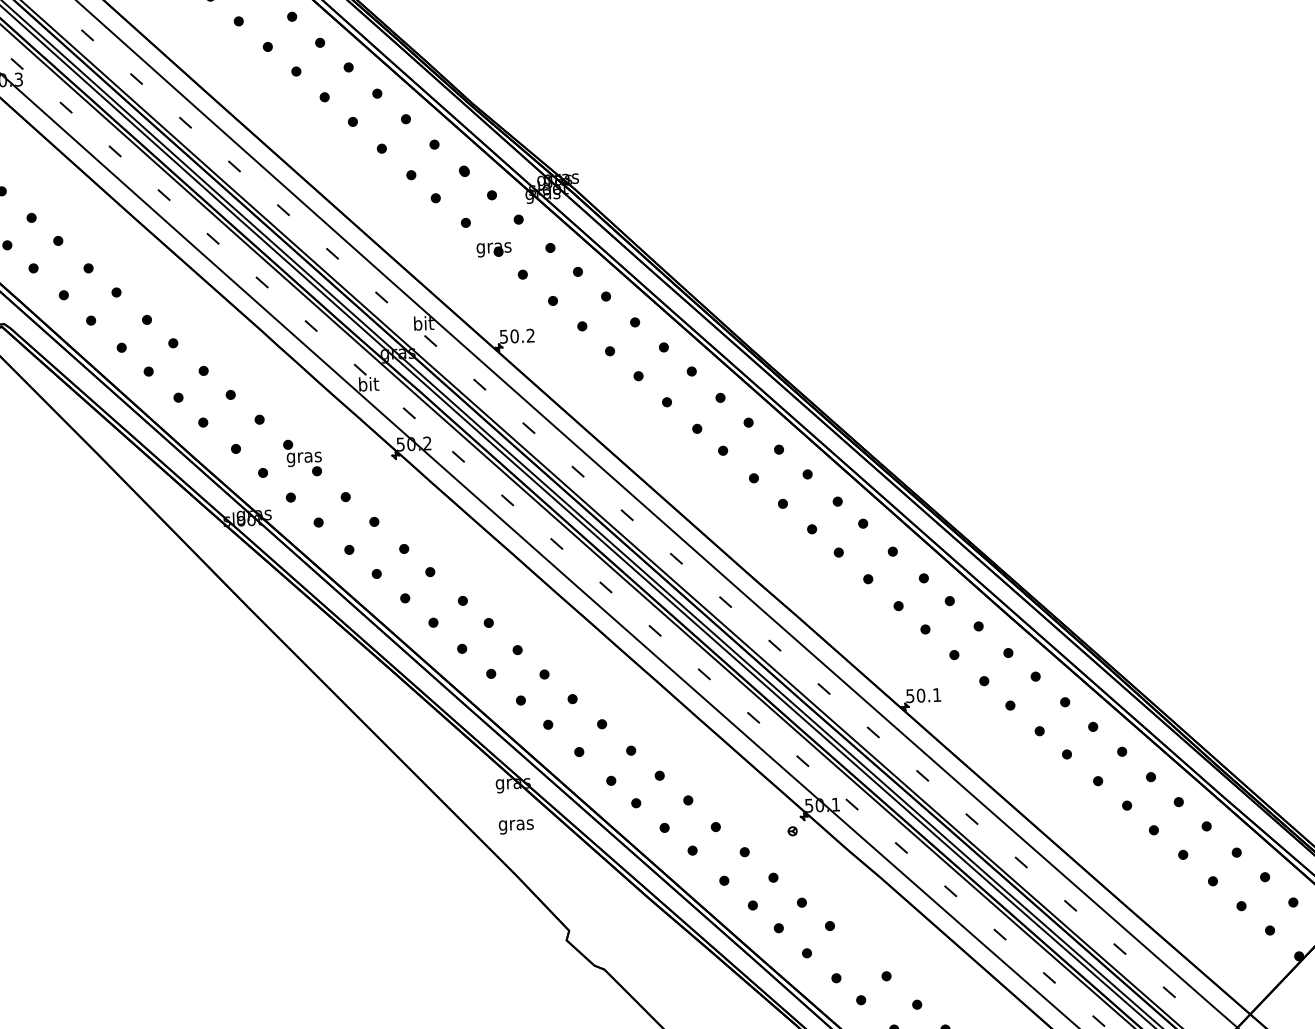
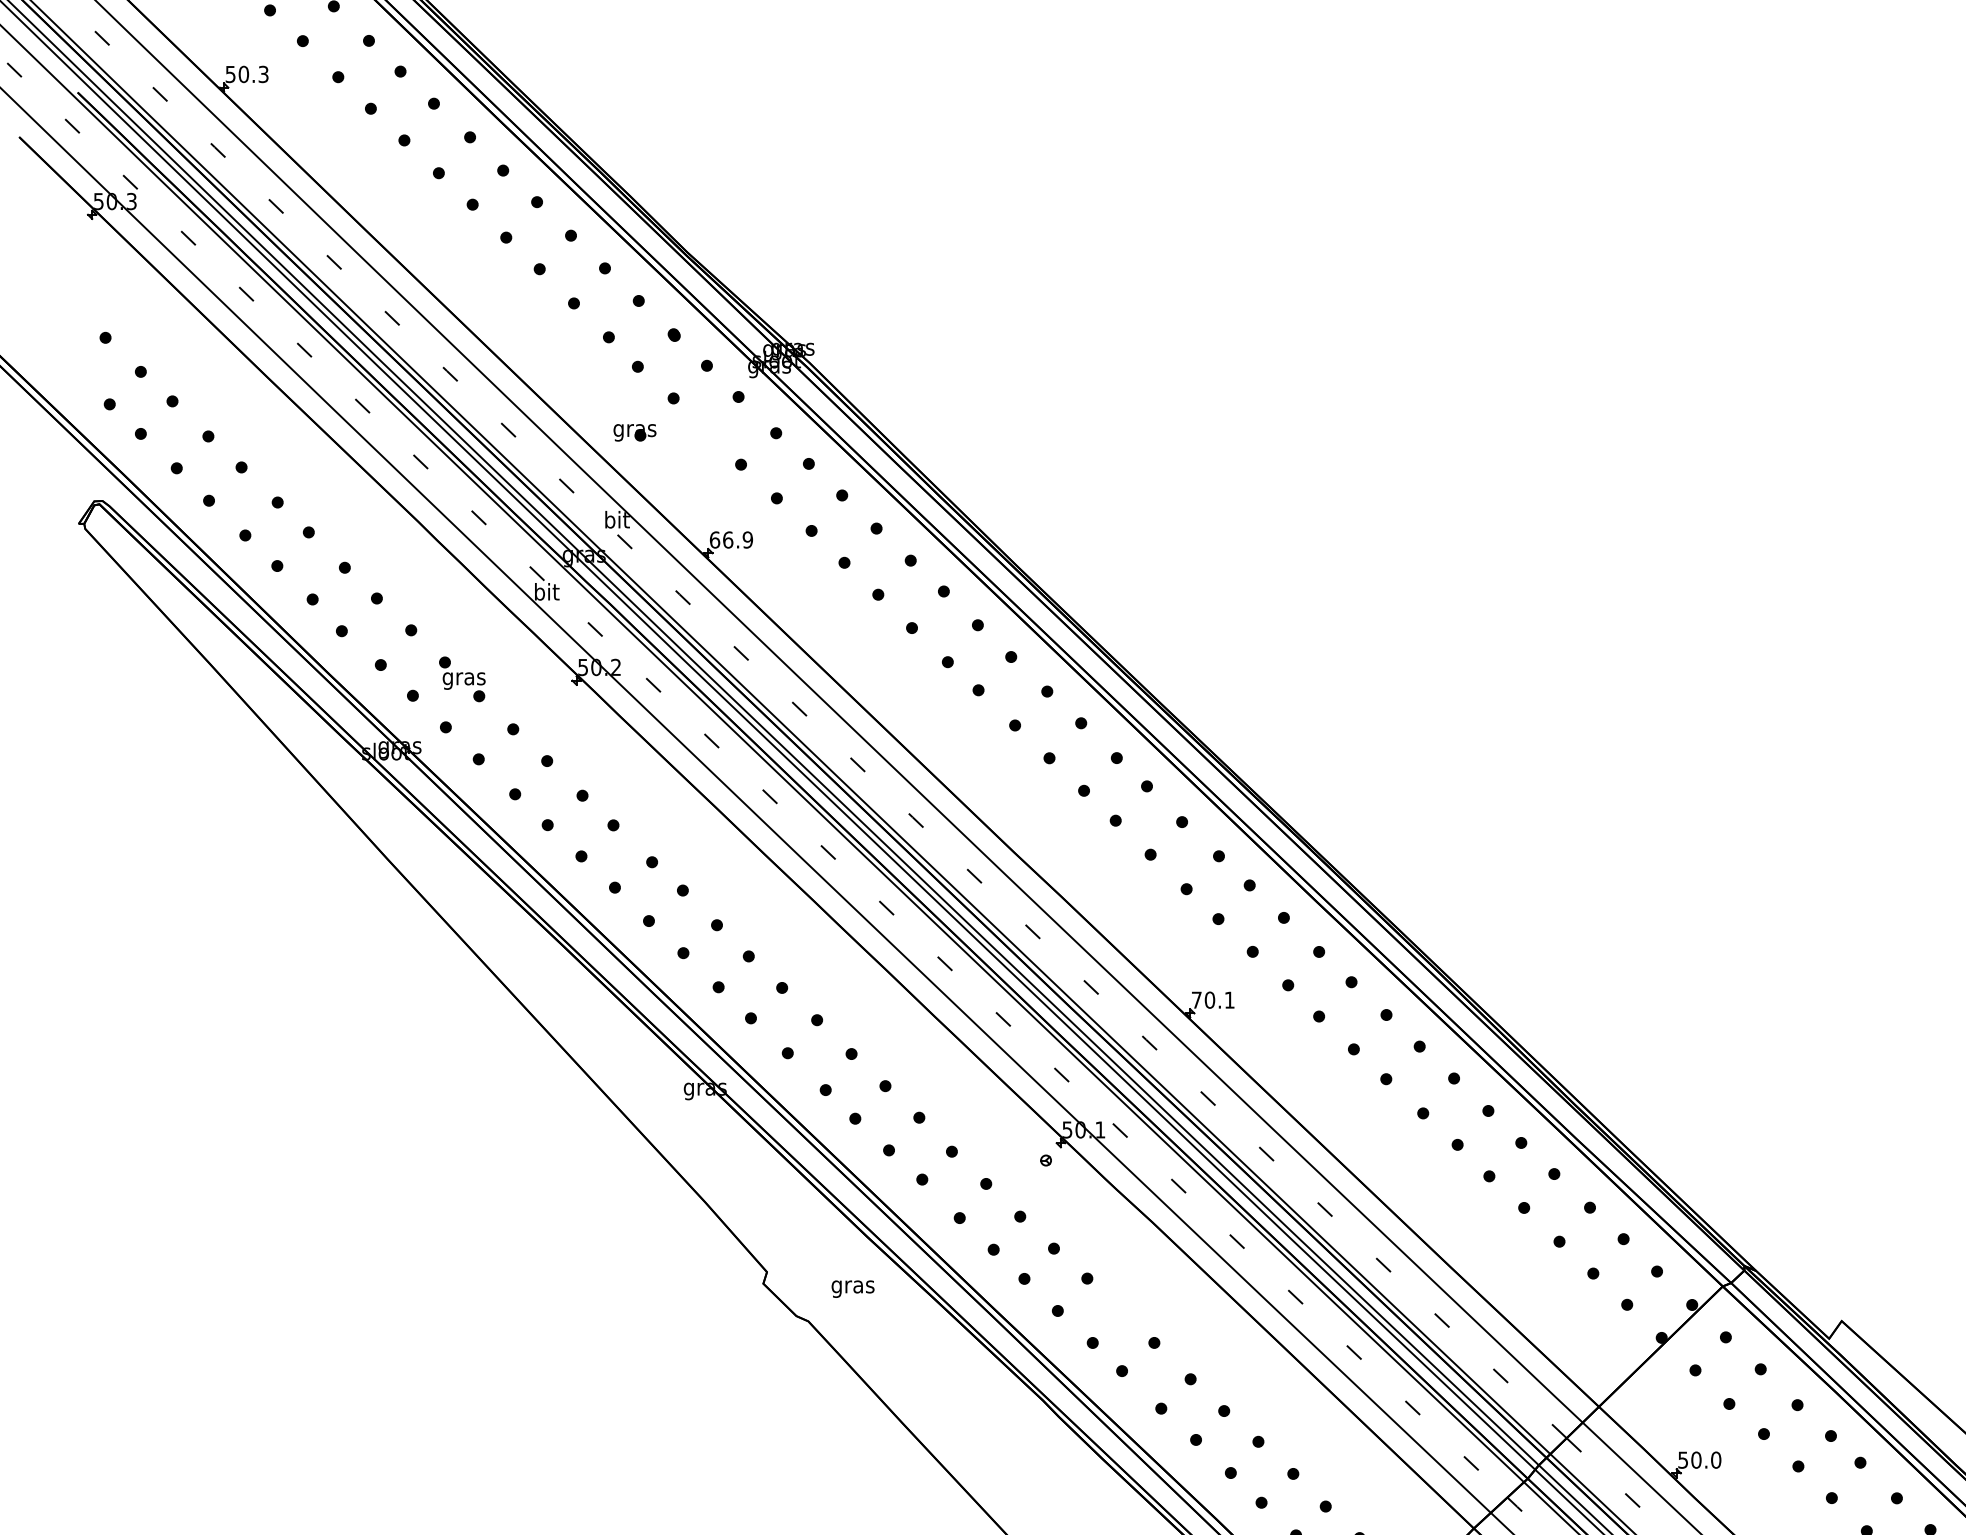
part: (493, 249) -> (634, 432), moved
text: (516, 335) -> (730, 539), 50.2 -> 66.9
text: (910, 695) -> (1196, 999), 50.1 -> 70.1
text: (515, 826) -> (852, 1288), moved

